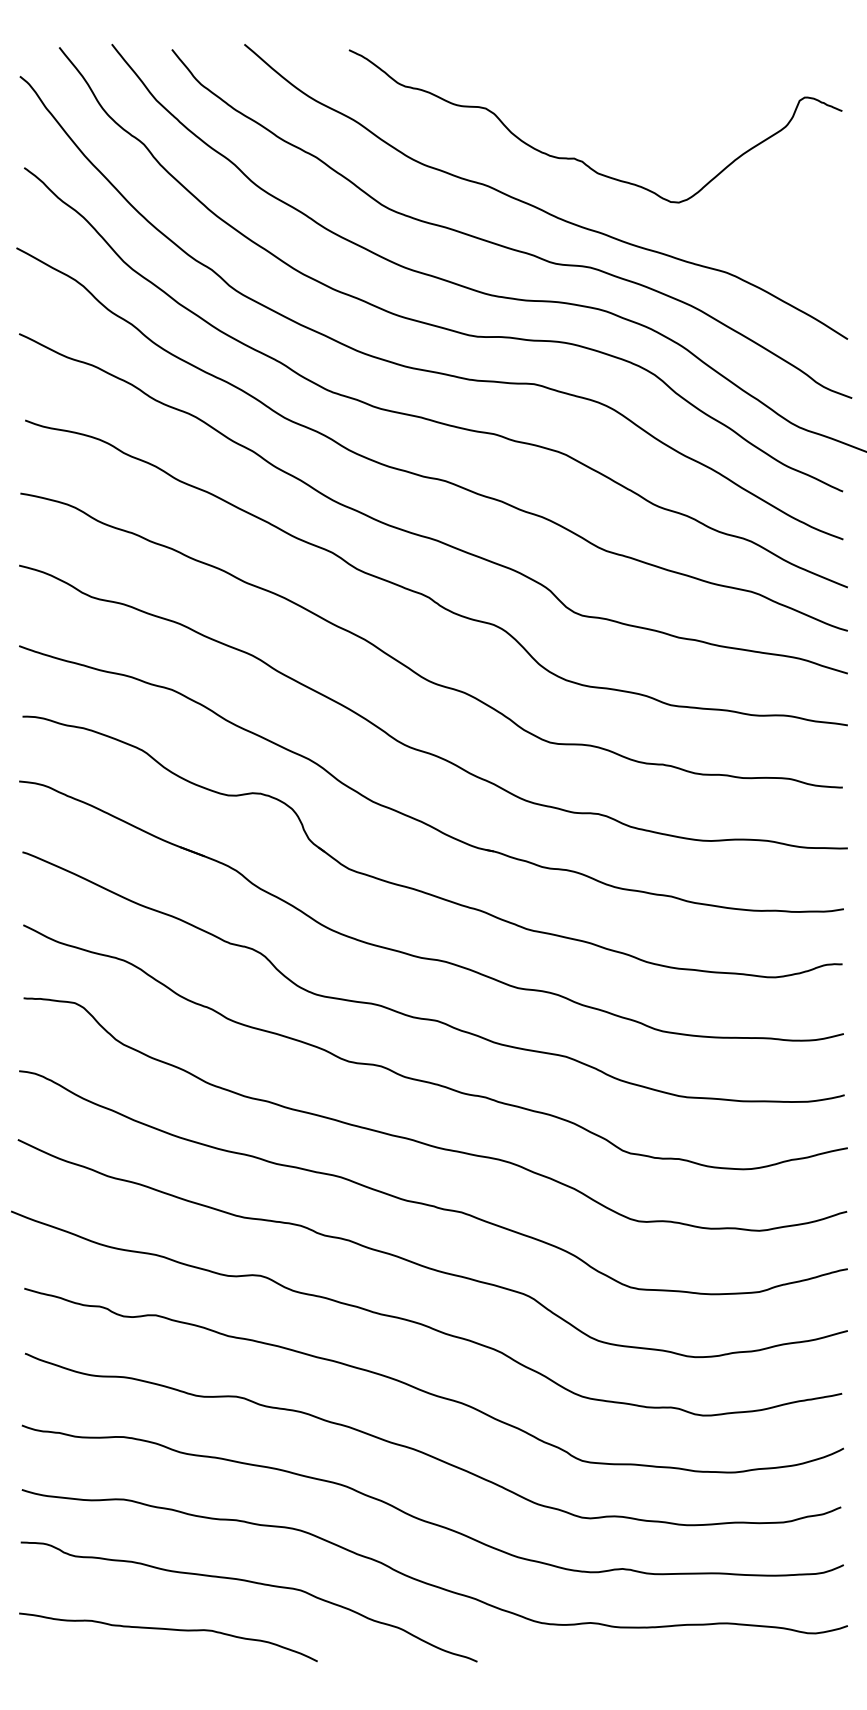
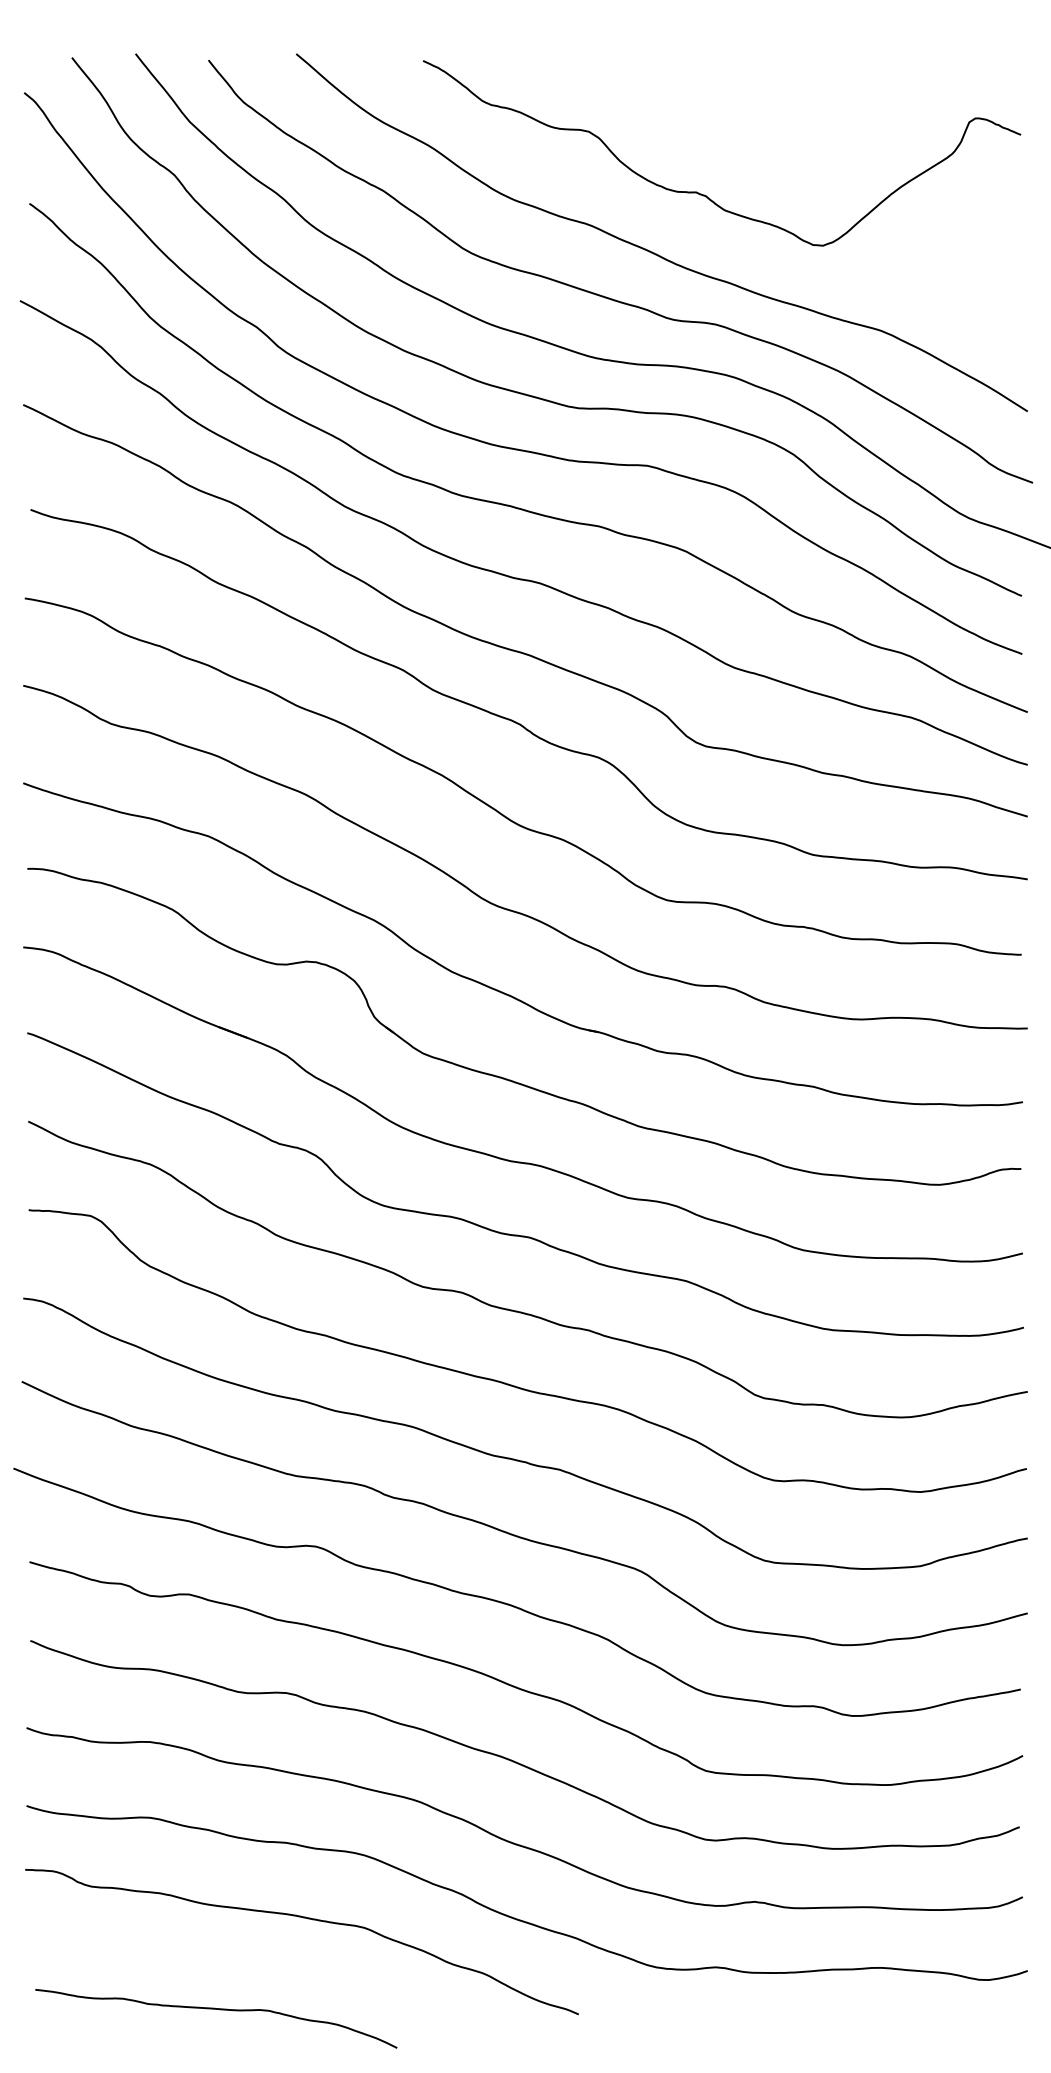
curve: (168, 1630) -> (216, 2010), moved

